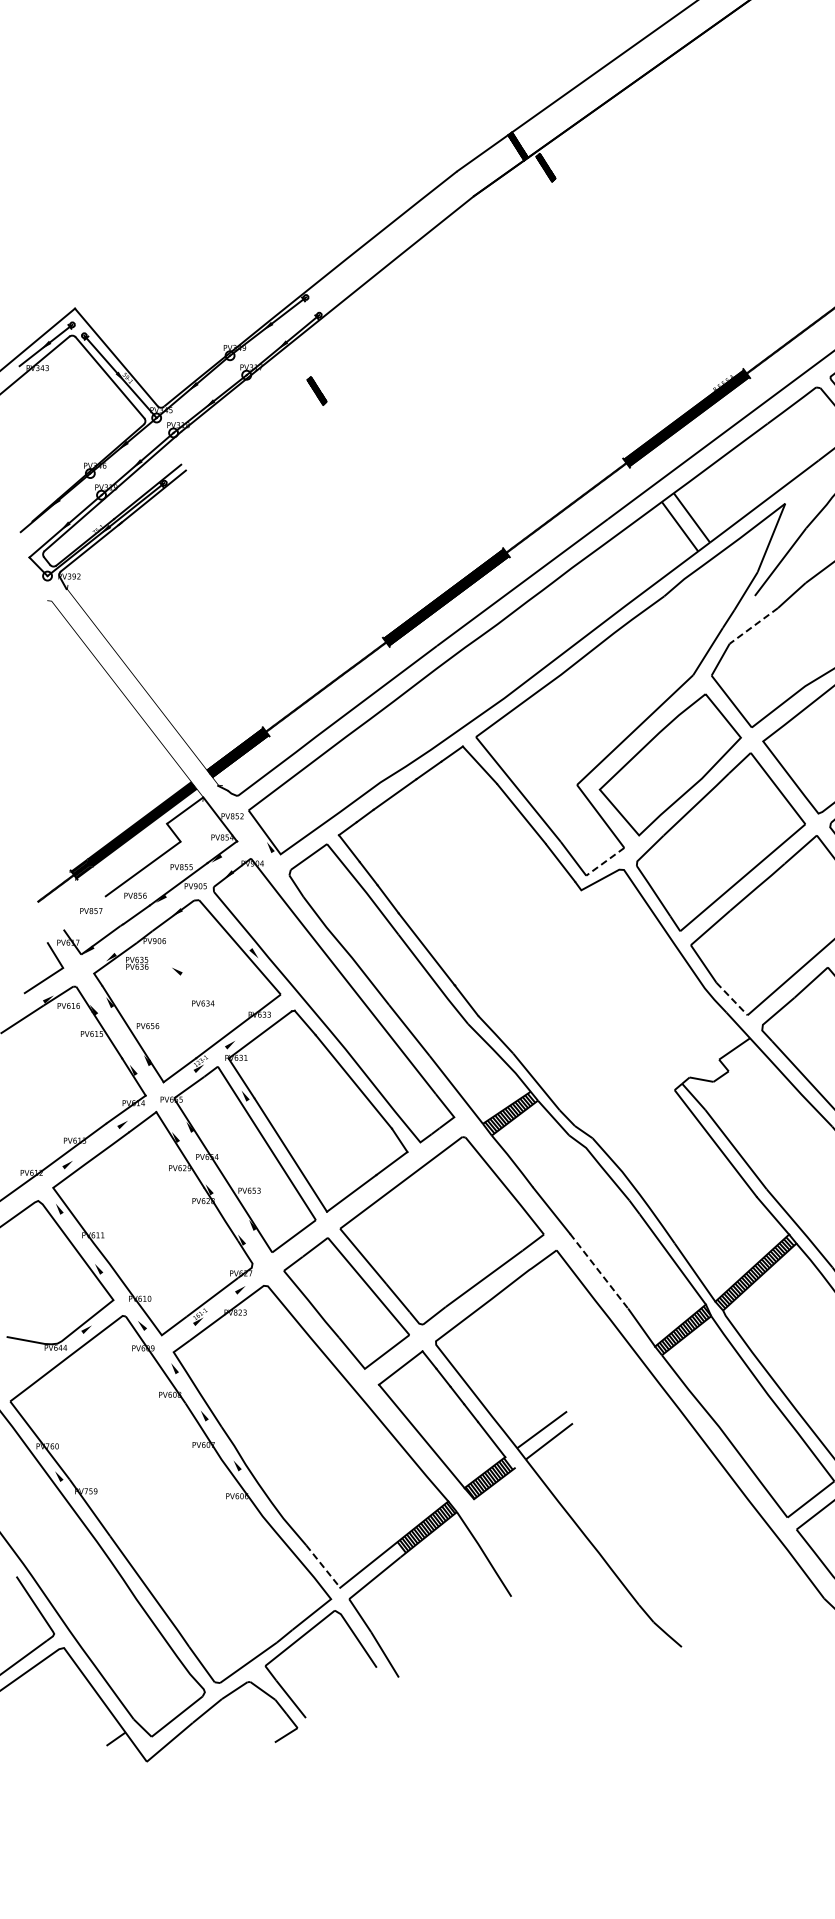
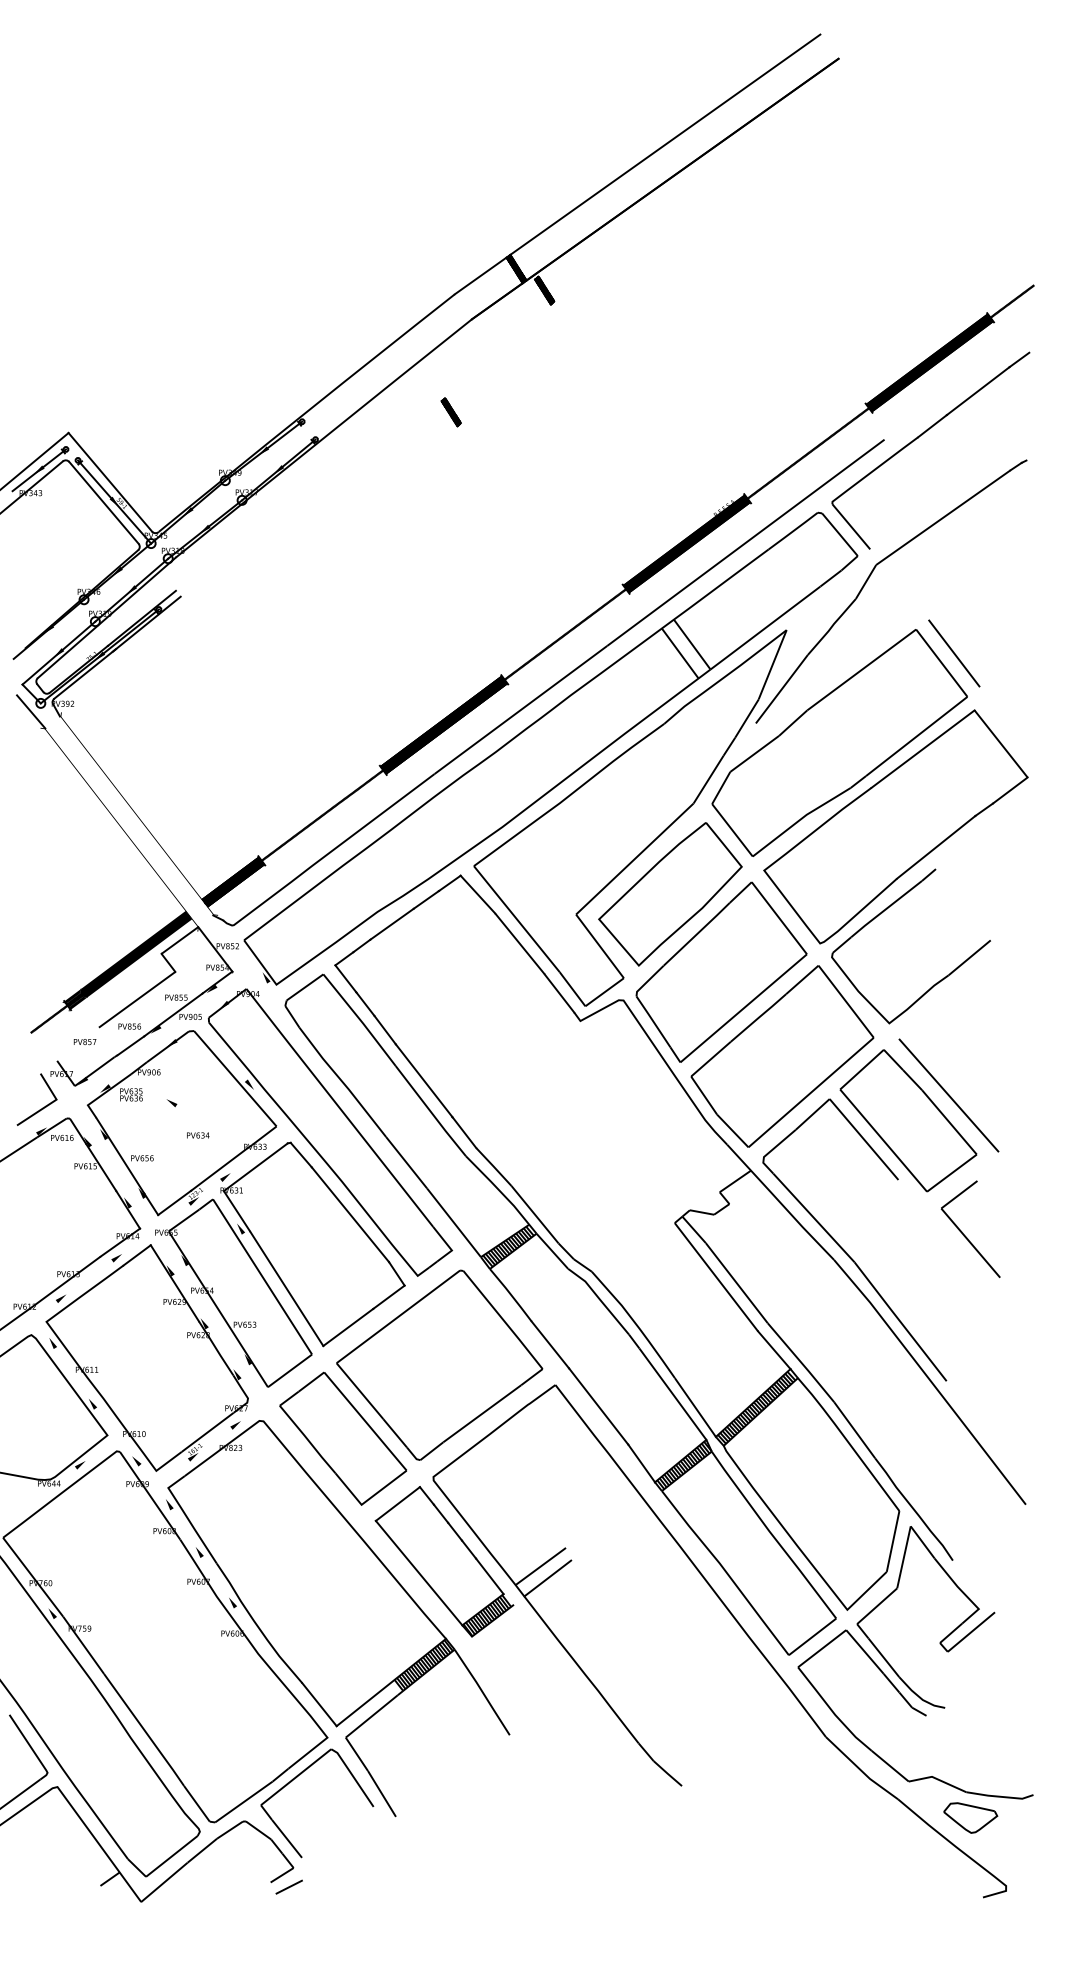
part: (316, 391) -> (450, 412), moved
line: (38, 584) -> (31, 711), added
line: (753, 626) -> (754, 754), dashed -> solid
line: (605, 862) -> (604, 992), dashed -> solid
line: (731, 998) -> (732, 1130), dashed -> solid
line: (599, 1271) -> (598, 1406), dashed -> solid
line: (323, 1567) -> (319, 1705), dashed -> solid
line: (292, 1746) -> (288, 1886), added

